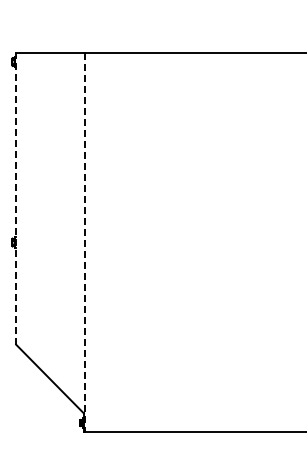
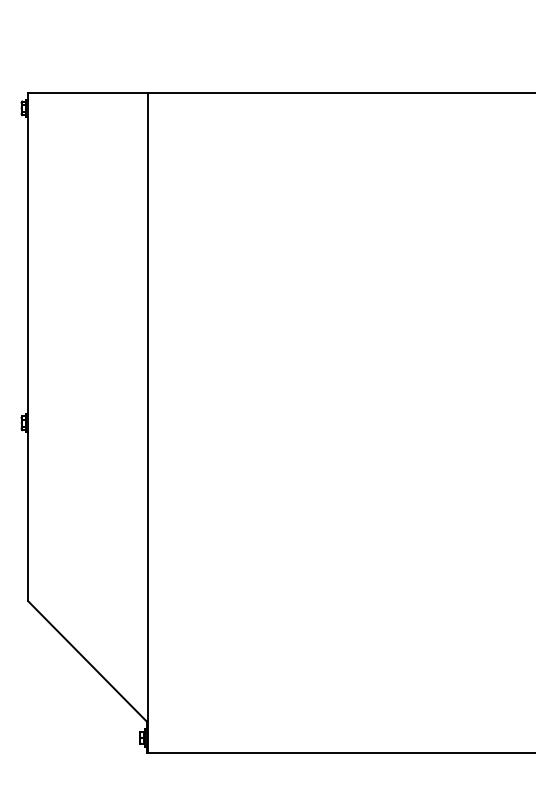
line: (16, 199) -> (28, 348), dashed -> solid
line: (84, 243) -> (147, 424), dashed -> solid

